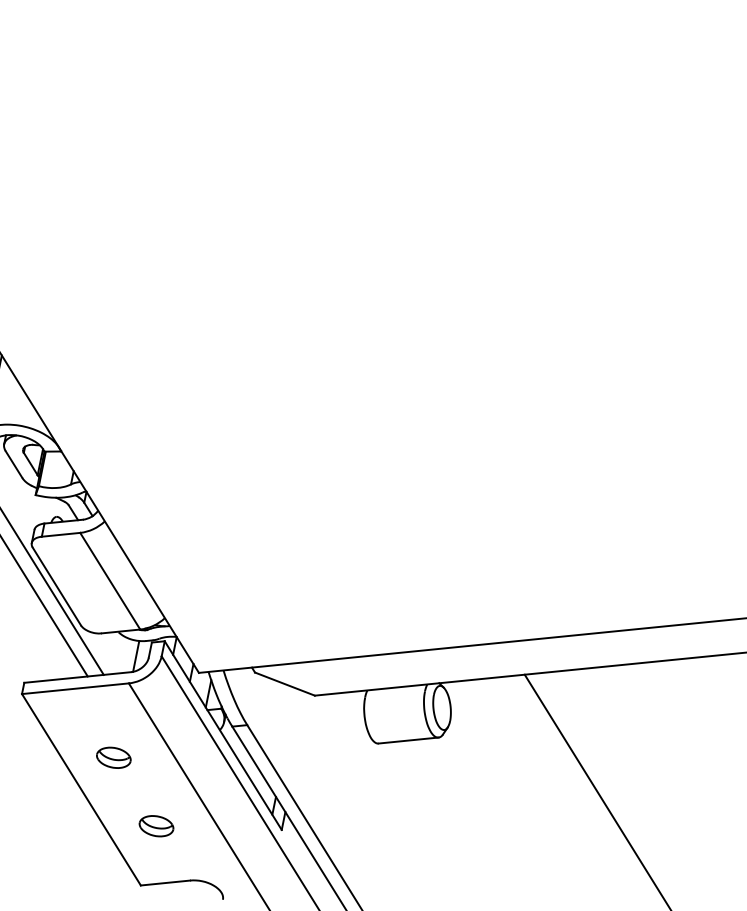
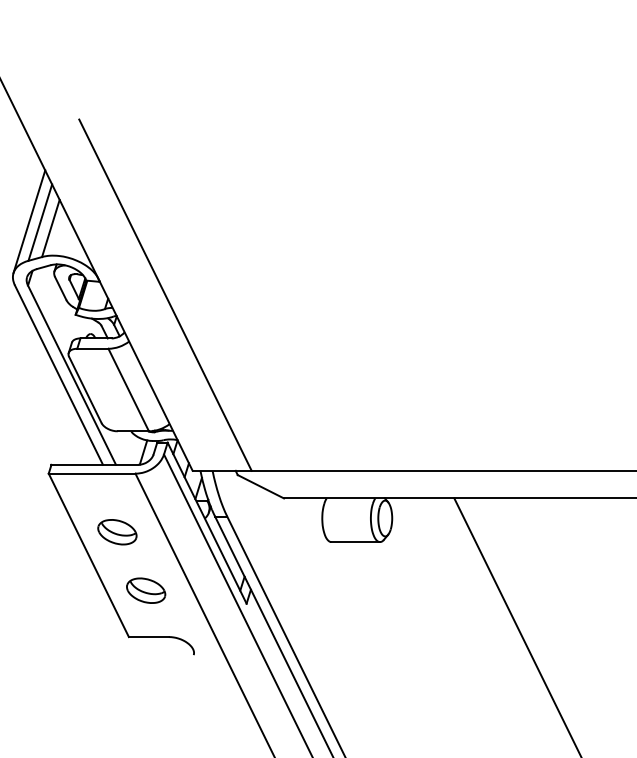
line: (143, 459) -> (165, 294), added
part: (113, 758) -> (117, 532), size x1.43
part: (156, 825) -> (146, 590), size x1.43

